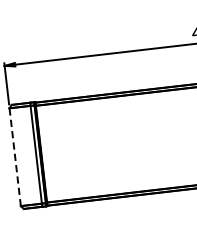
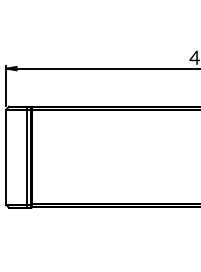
line: (15, 157) -> (6, 157), dashed -> solid

